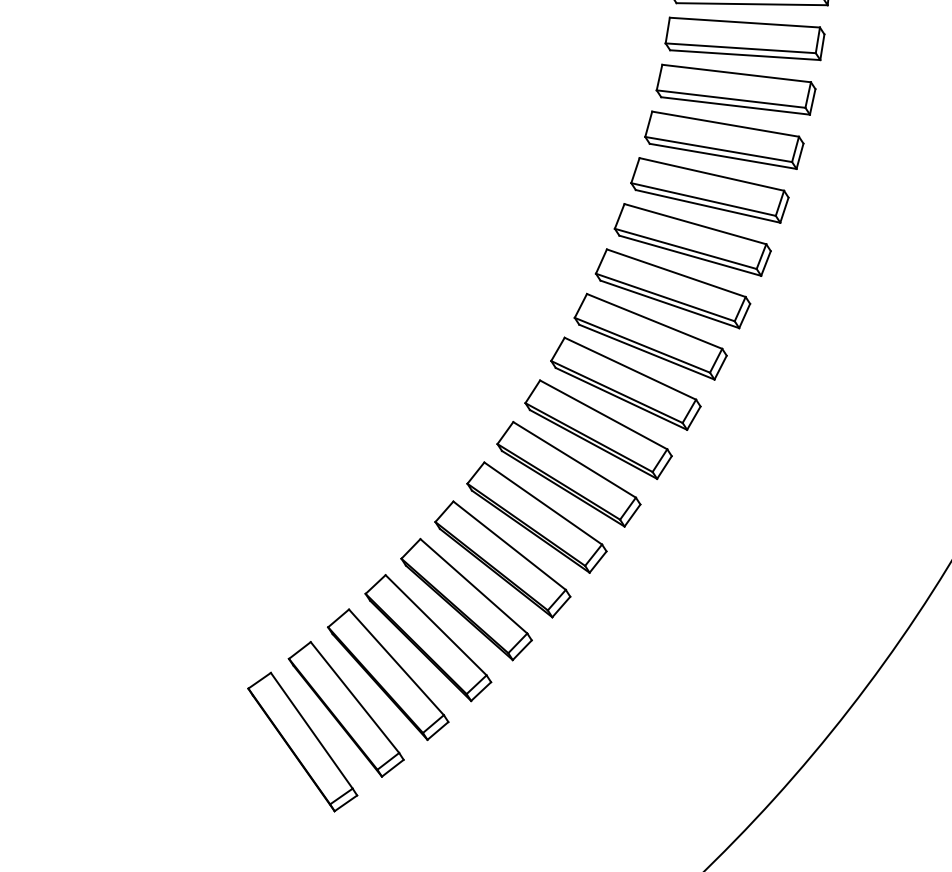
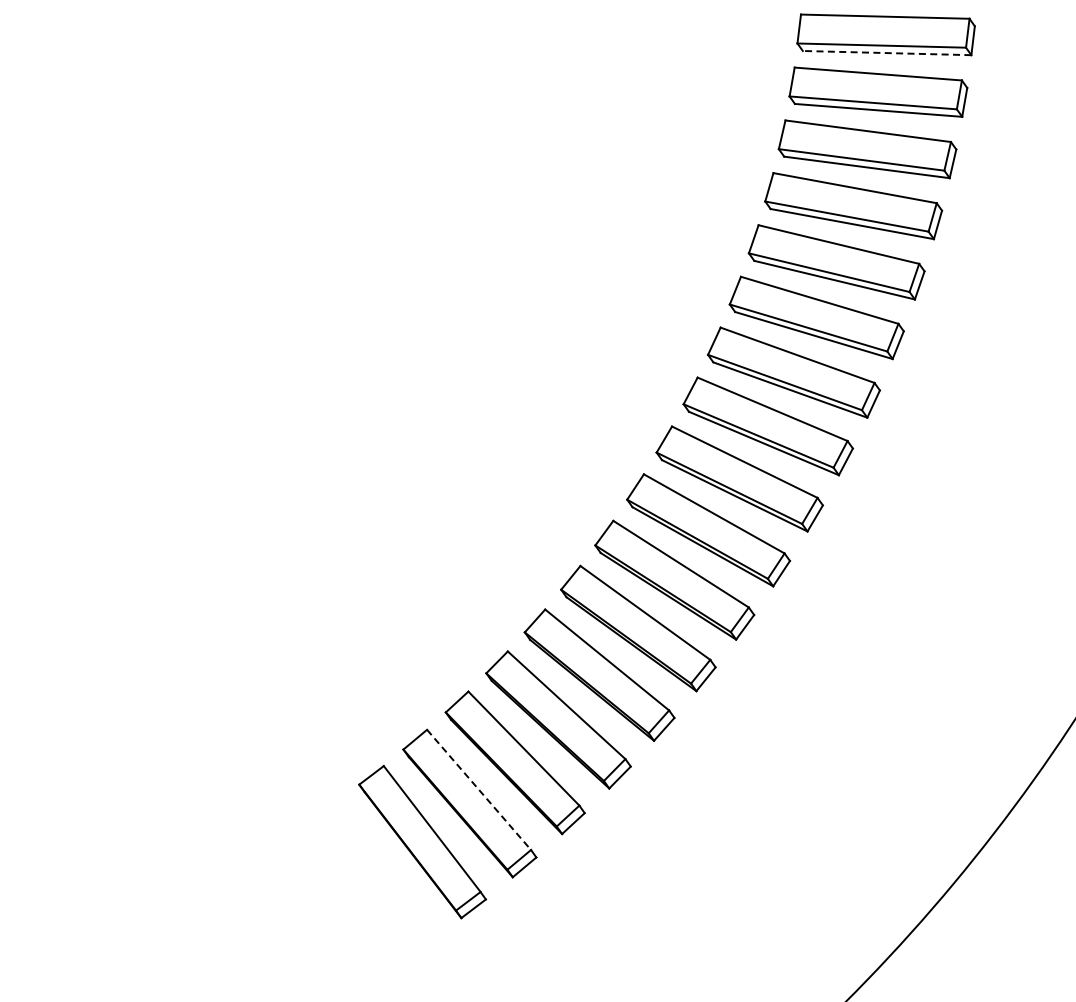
line: (744, 55) -> (886, 53), solid -> dashed
line: (355, 698) -> (479, 790), solid -> dashed

